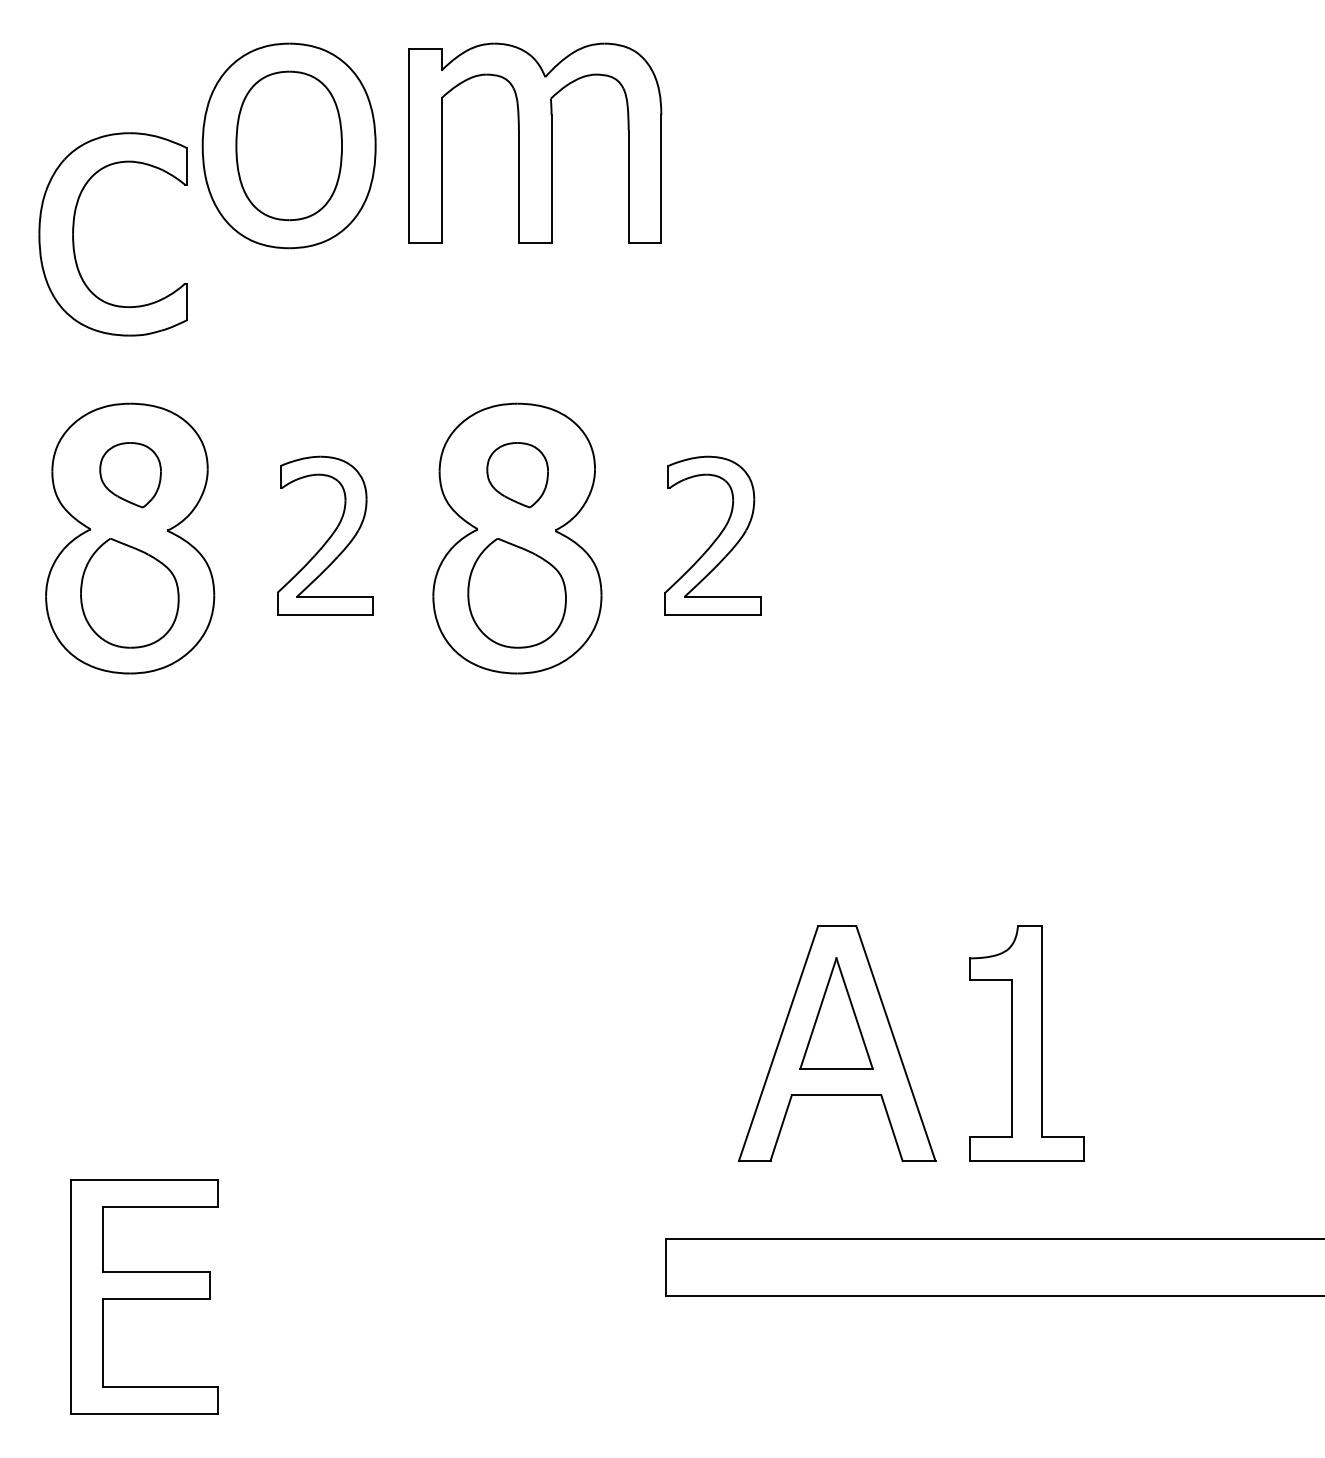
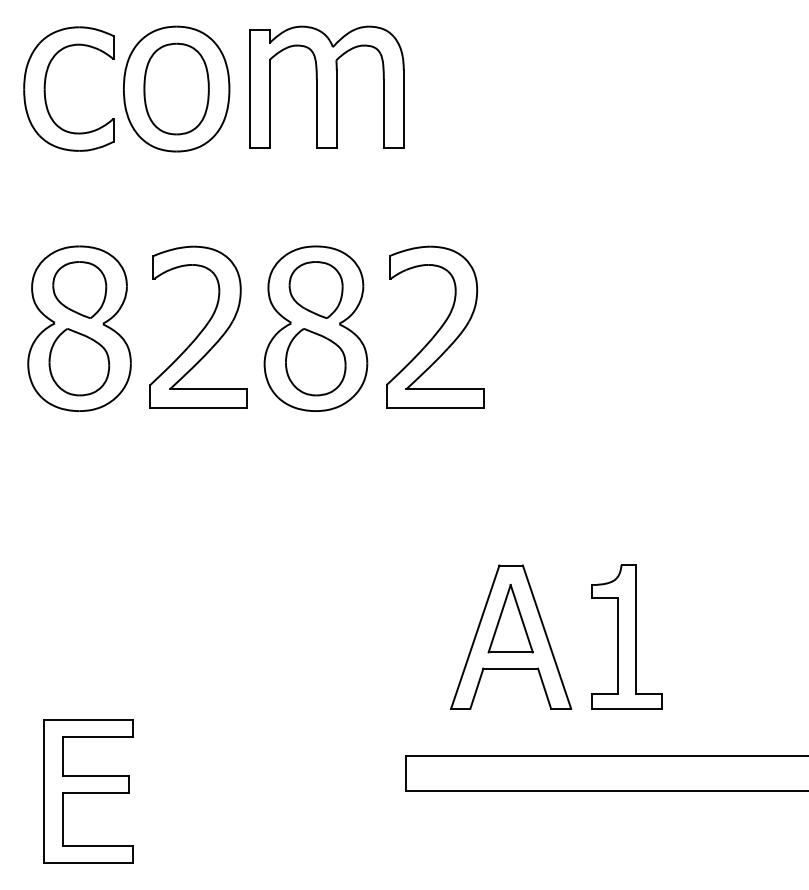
part: (74, 233) -> (45, 88), moved
part: (130, 474) -> (79, 289), size x1.43
part: (516, 474) -> (315, 289), size x1.43
part: (325, 534) -> (198, 326), size x1.67
part: (713, 534) -> (435, 326), size x1.67

